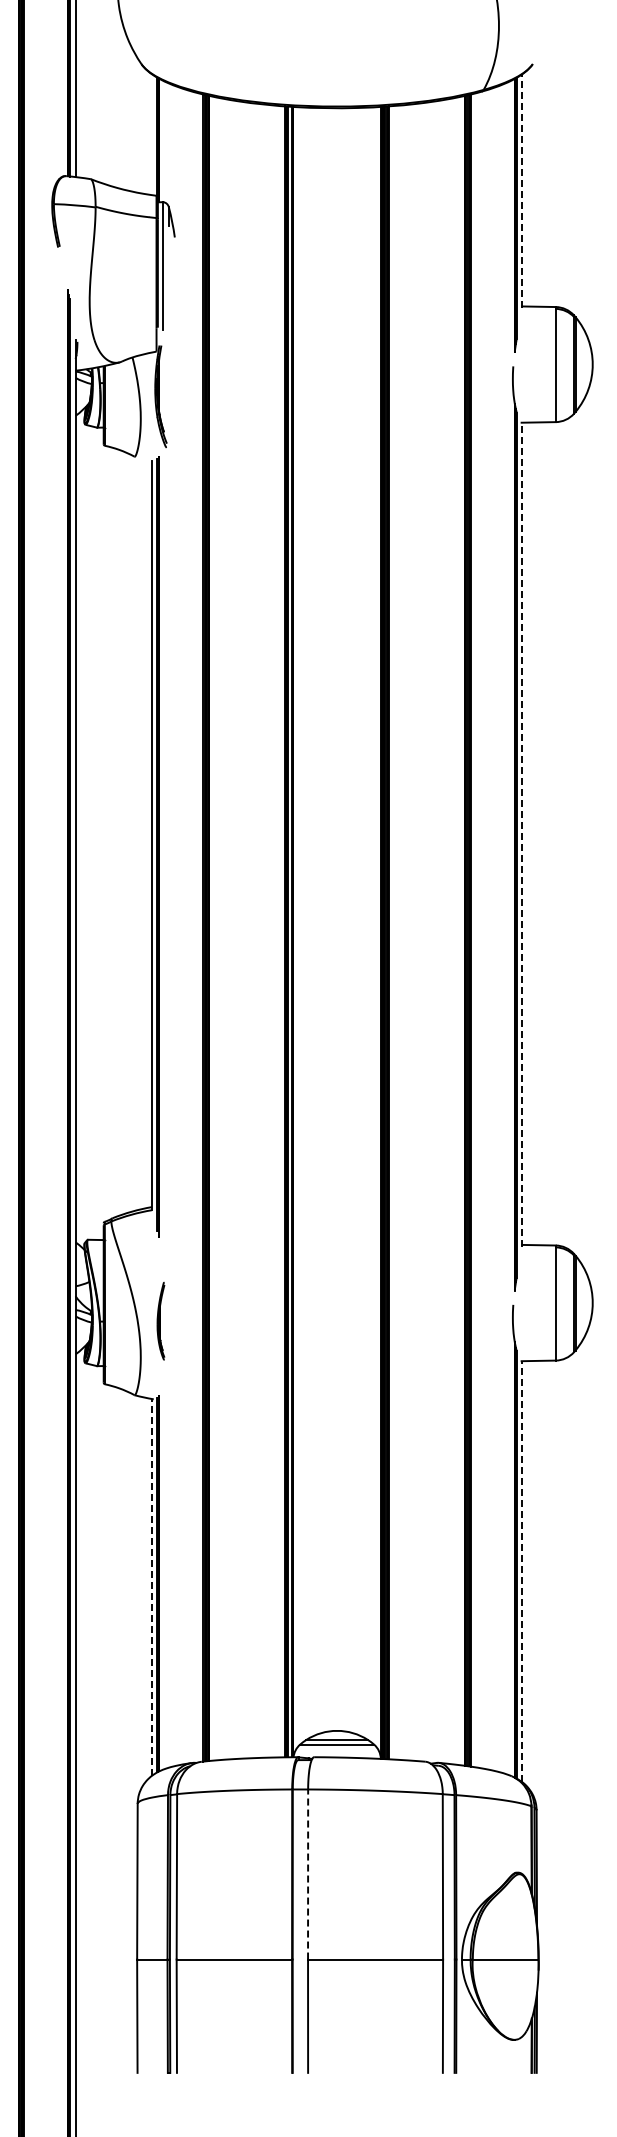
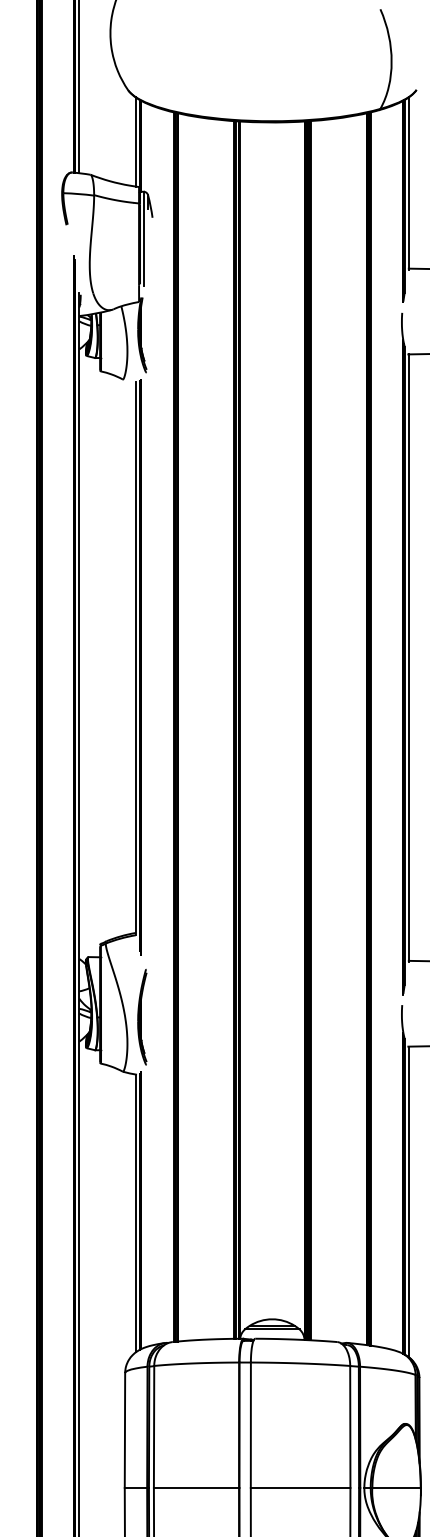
line: (152, 134) -> (136, 141), added
line: (522, 190) -> (409, 183), dashed -> solid
line: (522, 834) -> (409, 658), dashed -> solid
part: (160, 1320) -> (141, 1016), size x1.67
line: (522, 1571) -> (409, 1201), dashed -> solid
line: (152, 1586) -> (136, 1212), dashed -> solid
line: (308, 1874) -> (251, 1425), dashed -> solid

